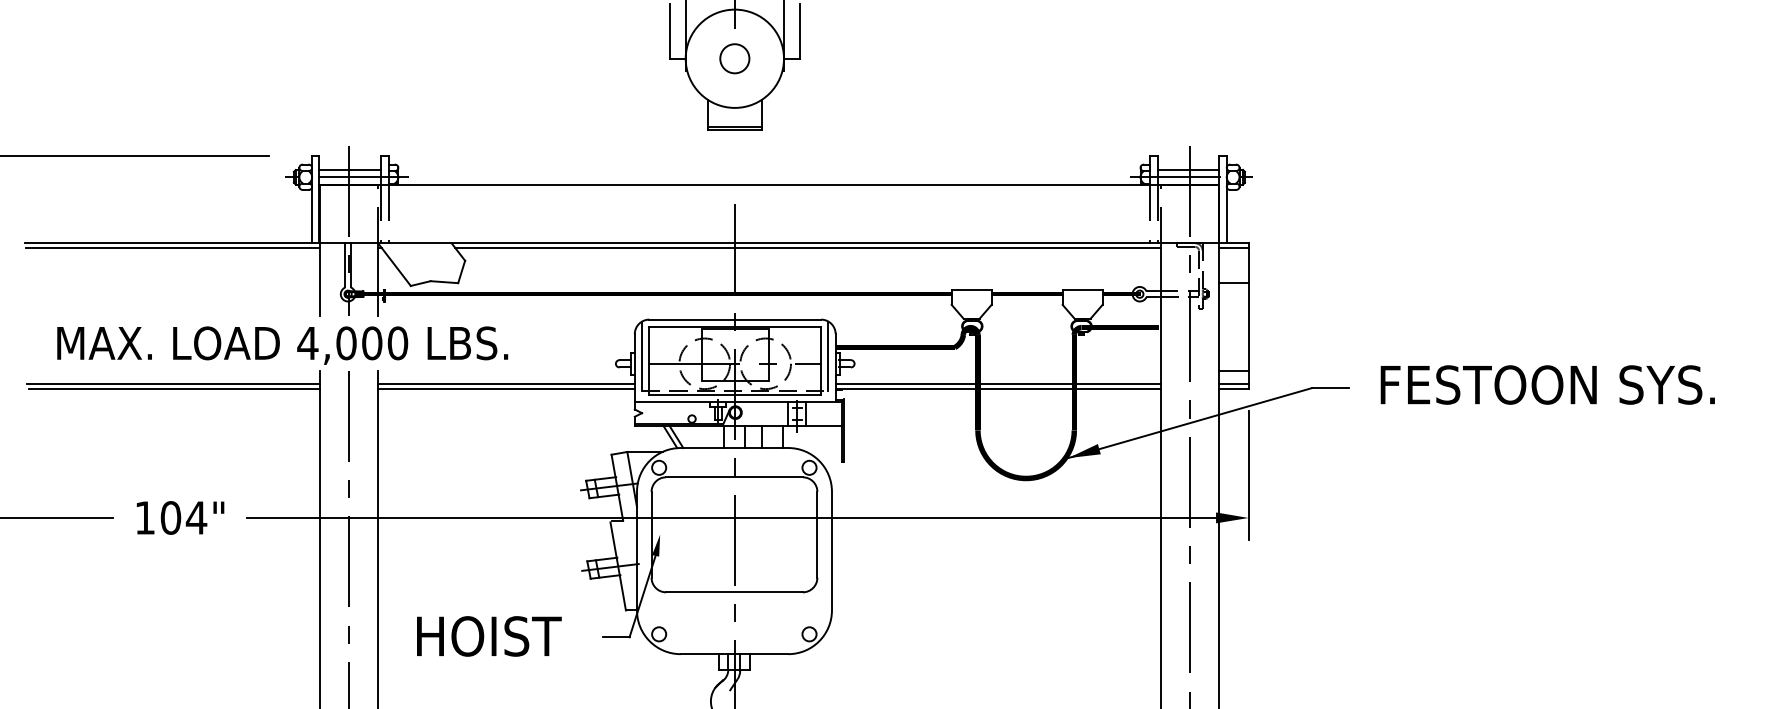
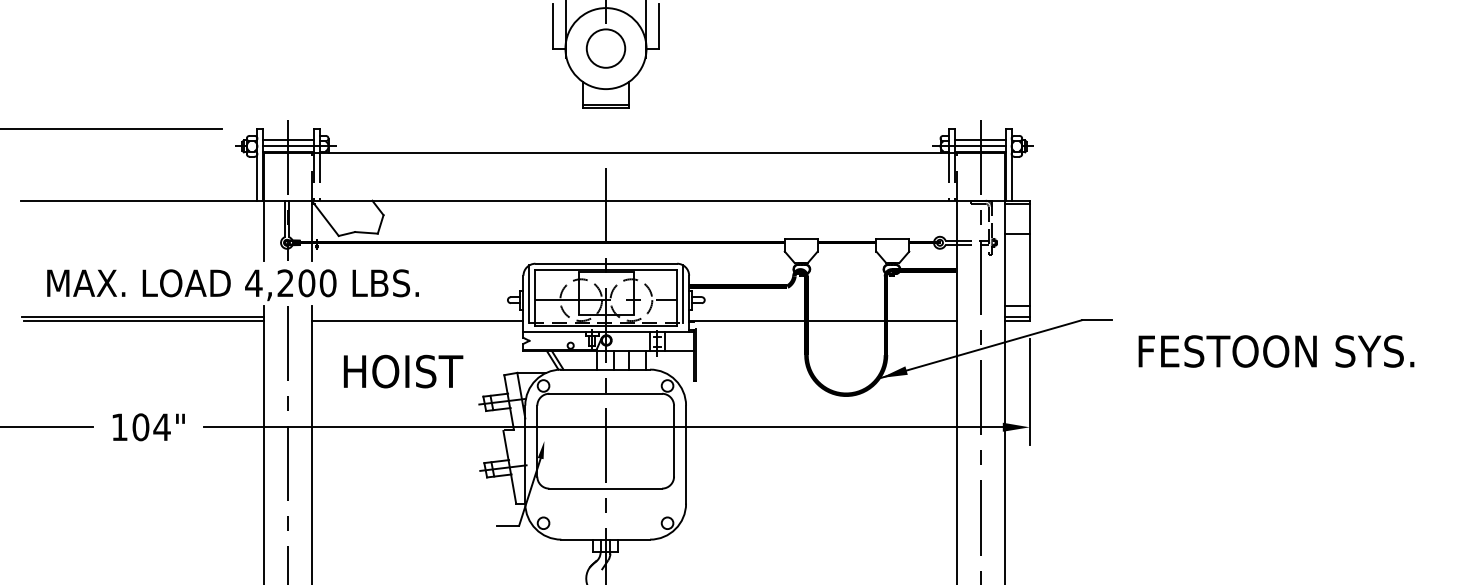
circle: (734, 58) -> (605, 48), size x1.6
line: (172, 247) -> (142, 204), removed
line: (807, 247) -> (665, 204), removed
text: (346, 343) -> (285, 283), 4,000 -> 4,200
line: (506, 384) -> (417, 317), removed
line: (997, 384) -> (822, 317), removed
text: (1547, 384) -> (1276, 351), moved
text: (489, 636) -> (403, 371), moved

